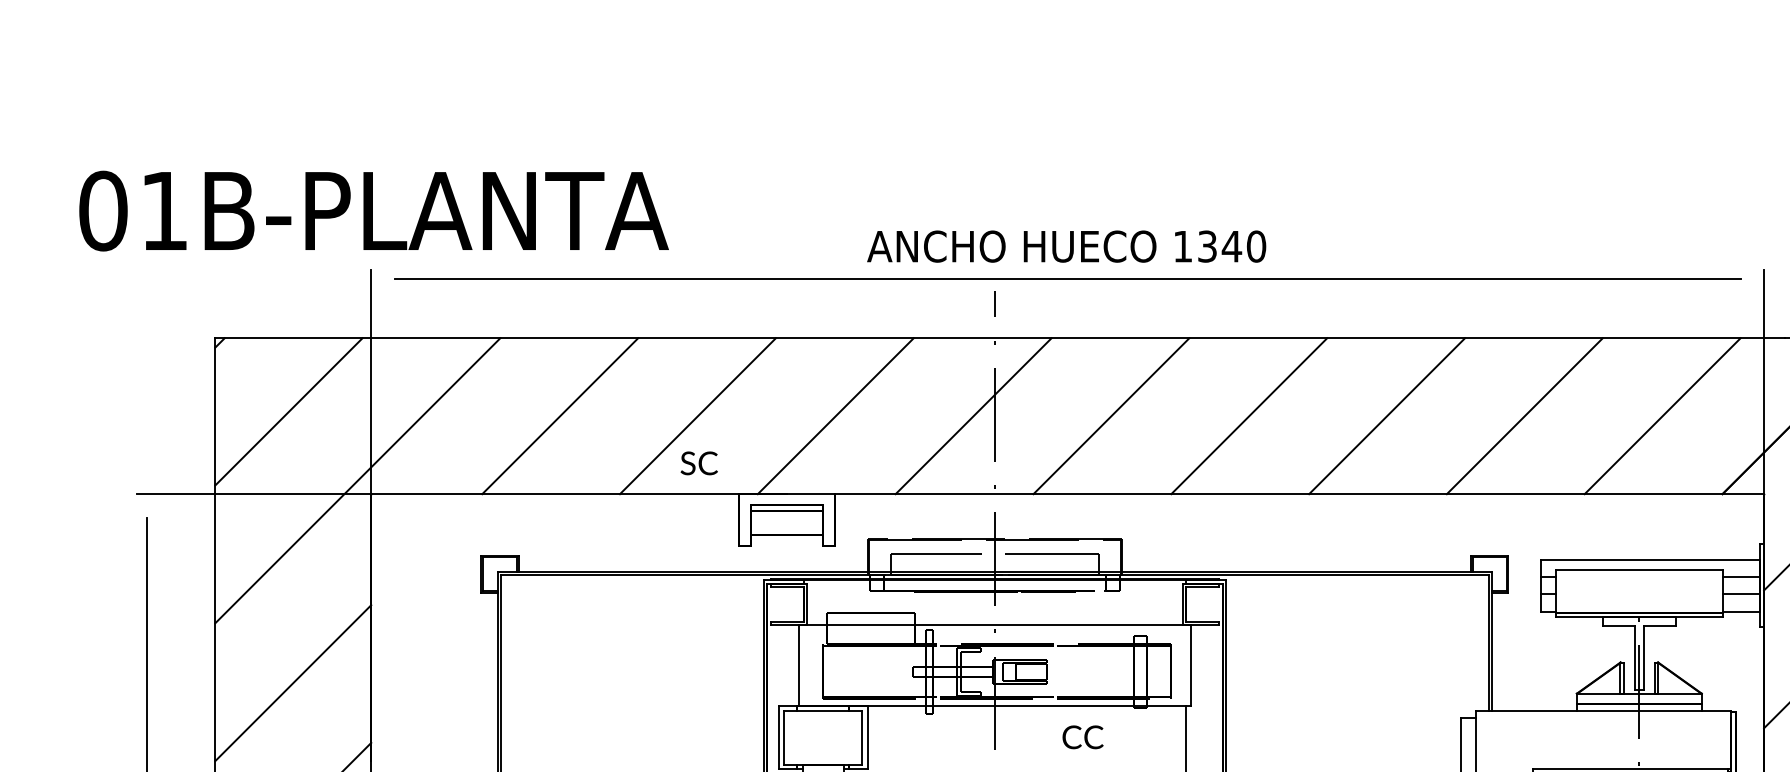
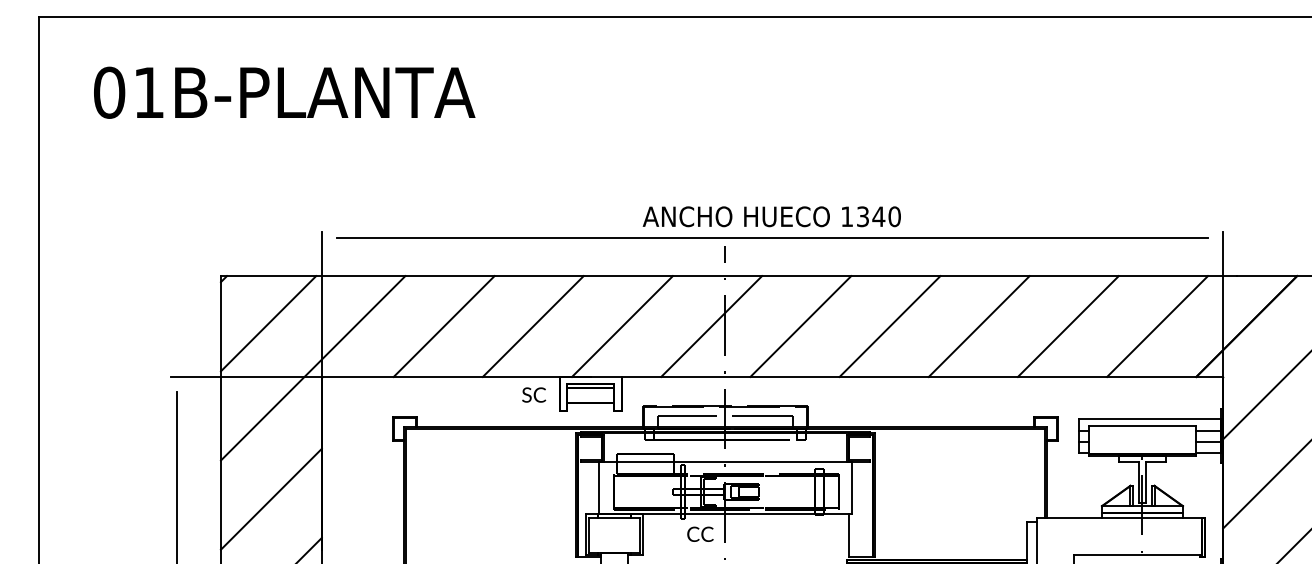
text: (373, 210) -> (284, 92), moved
text: (699, 462) -> (534, 394), moved
text: (1083, 736) -> (700, 533), moved

